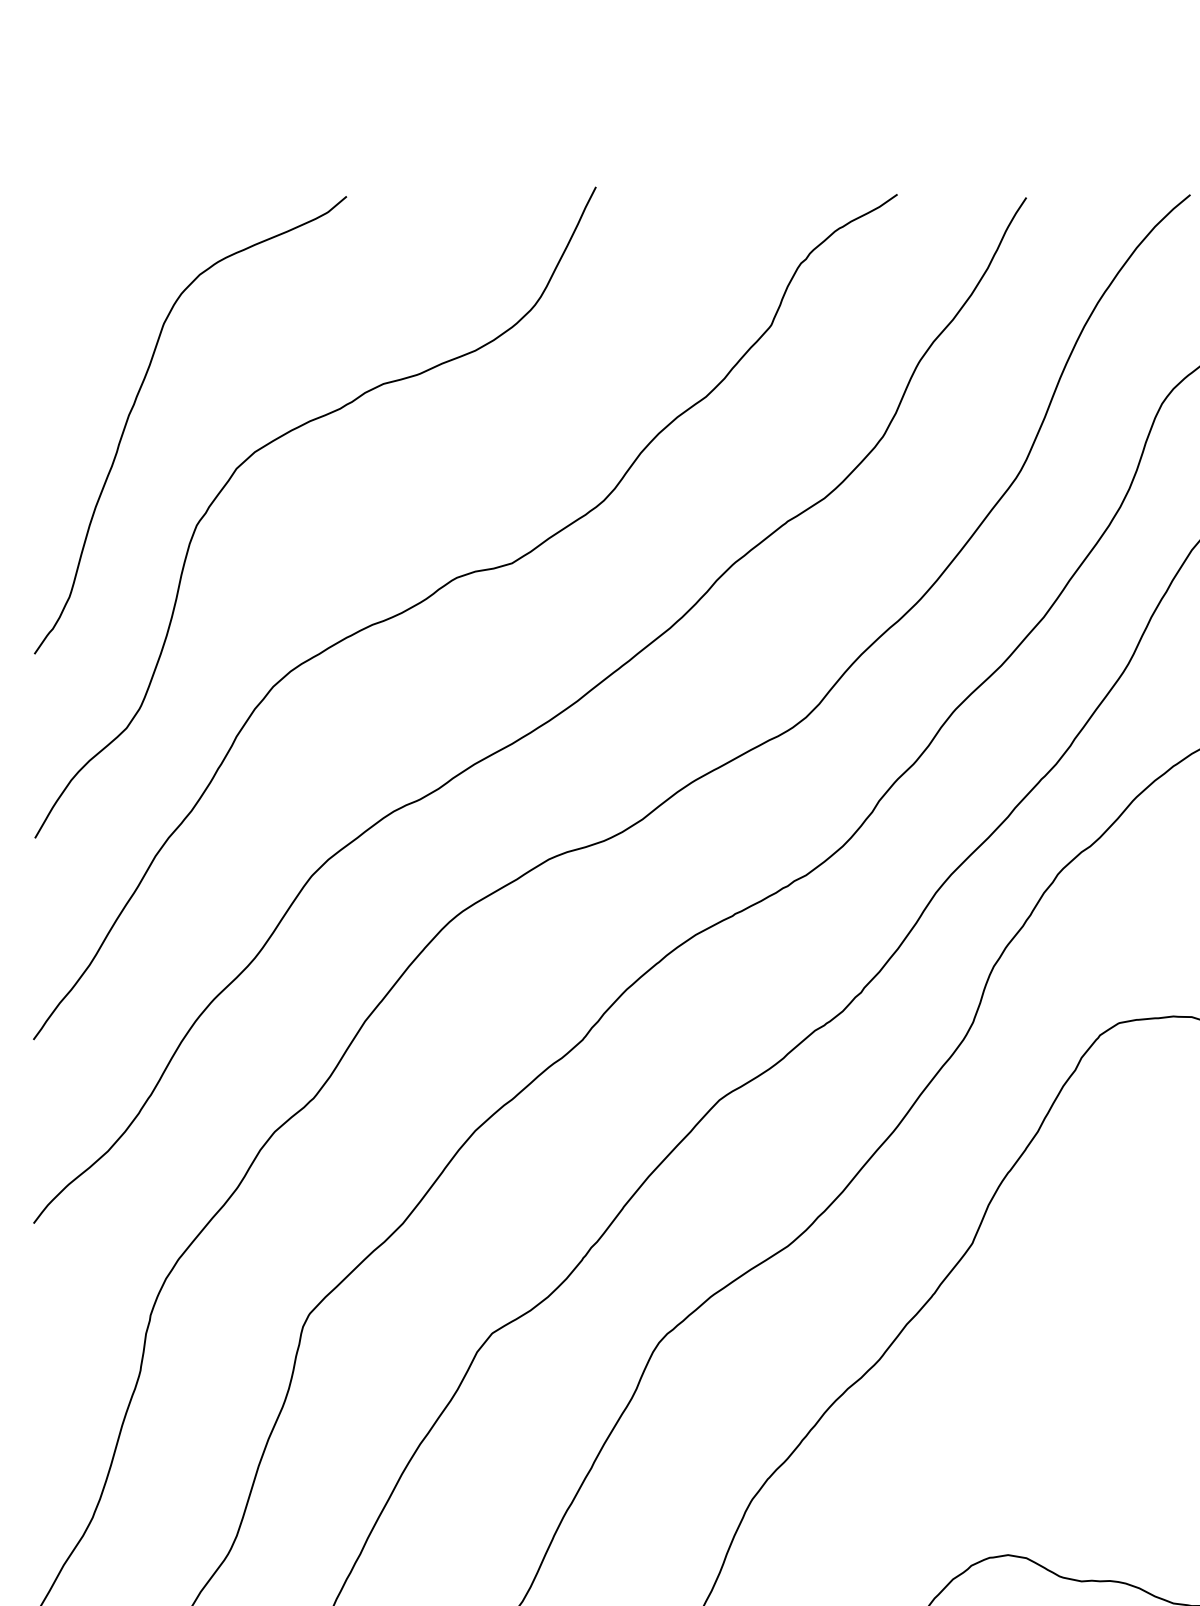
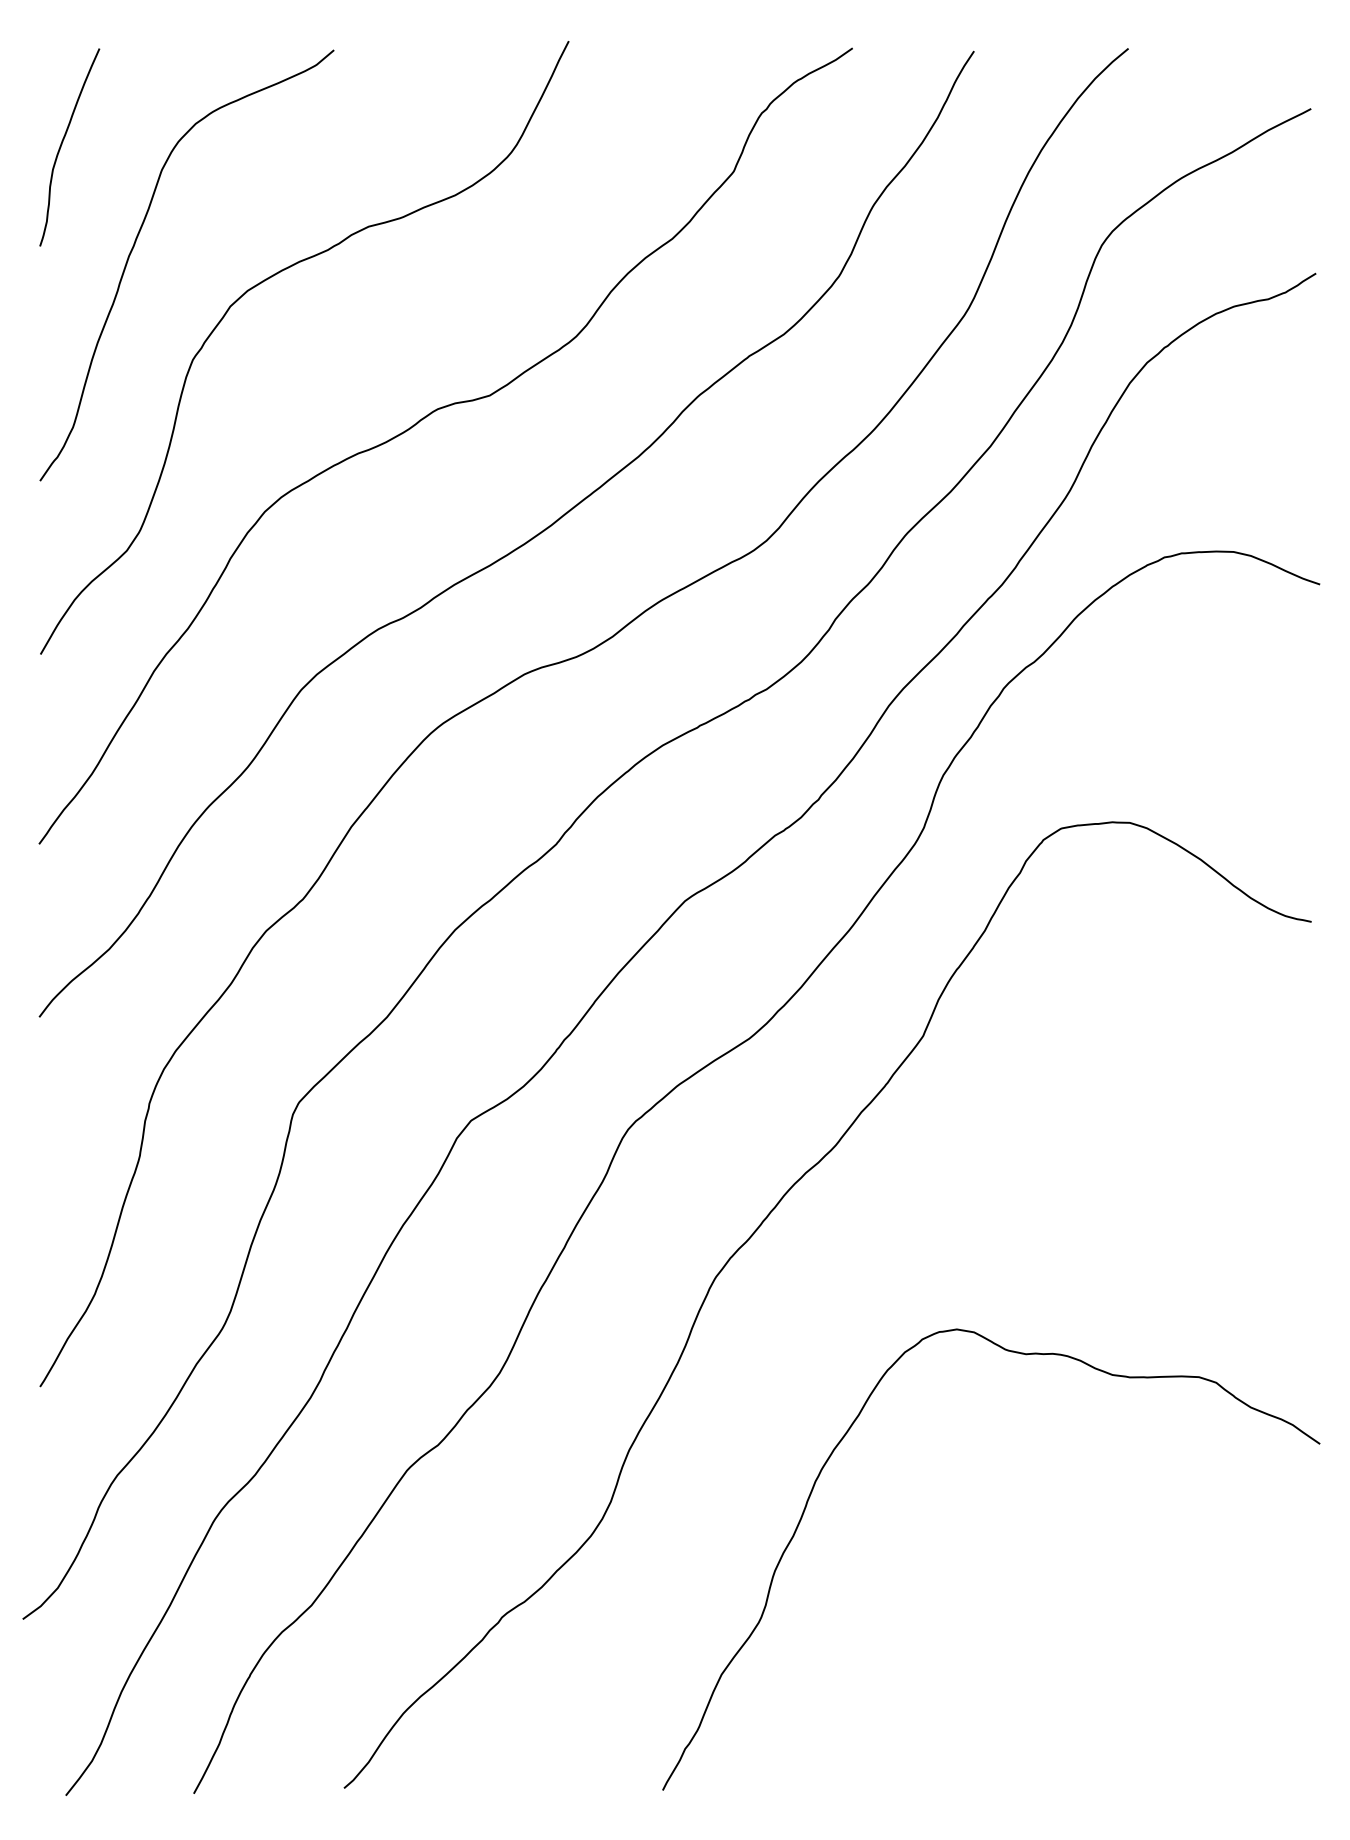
curve: (58, 296) -> (62, 144), added

